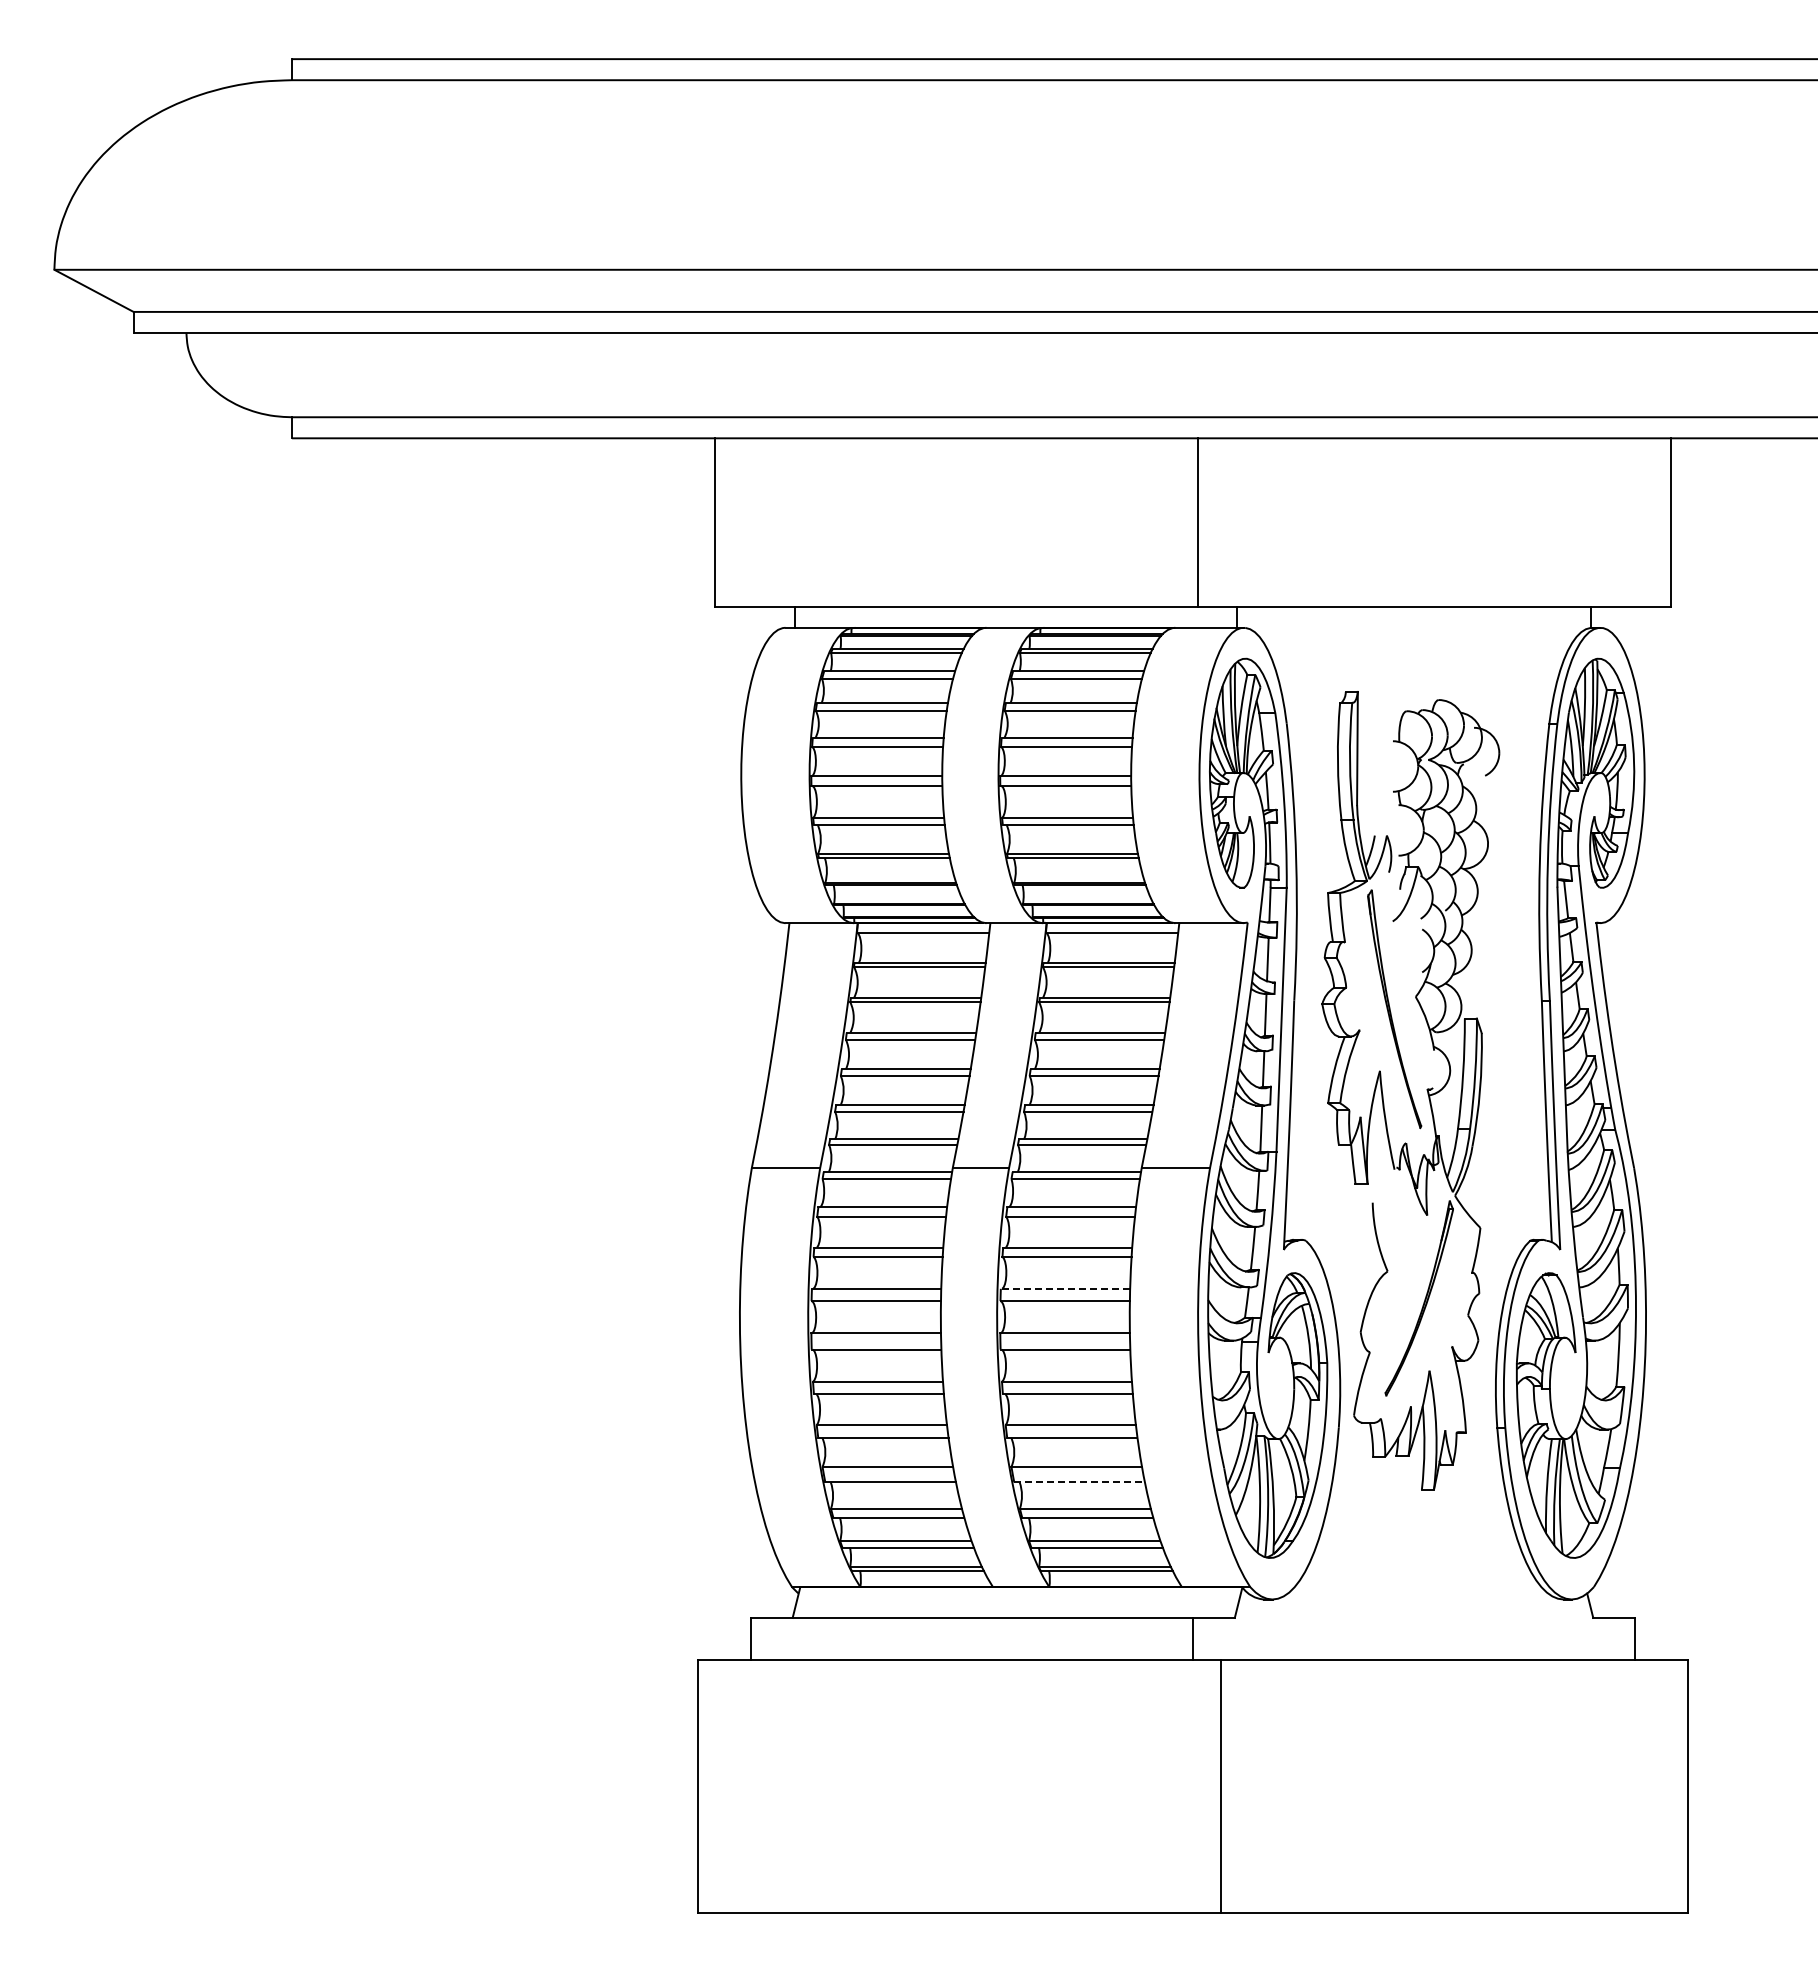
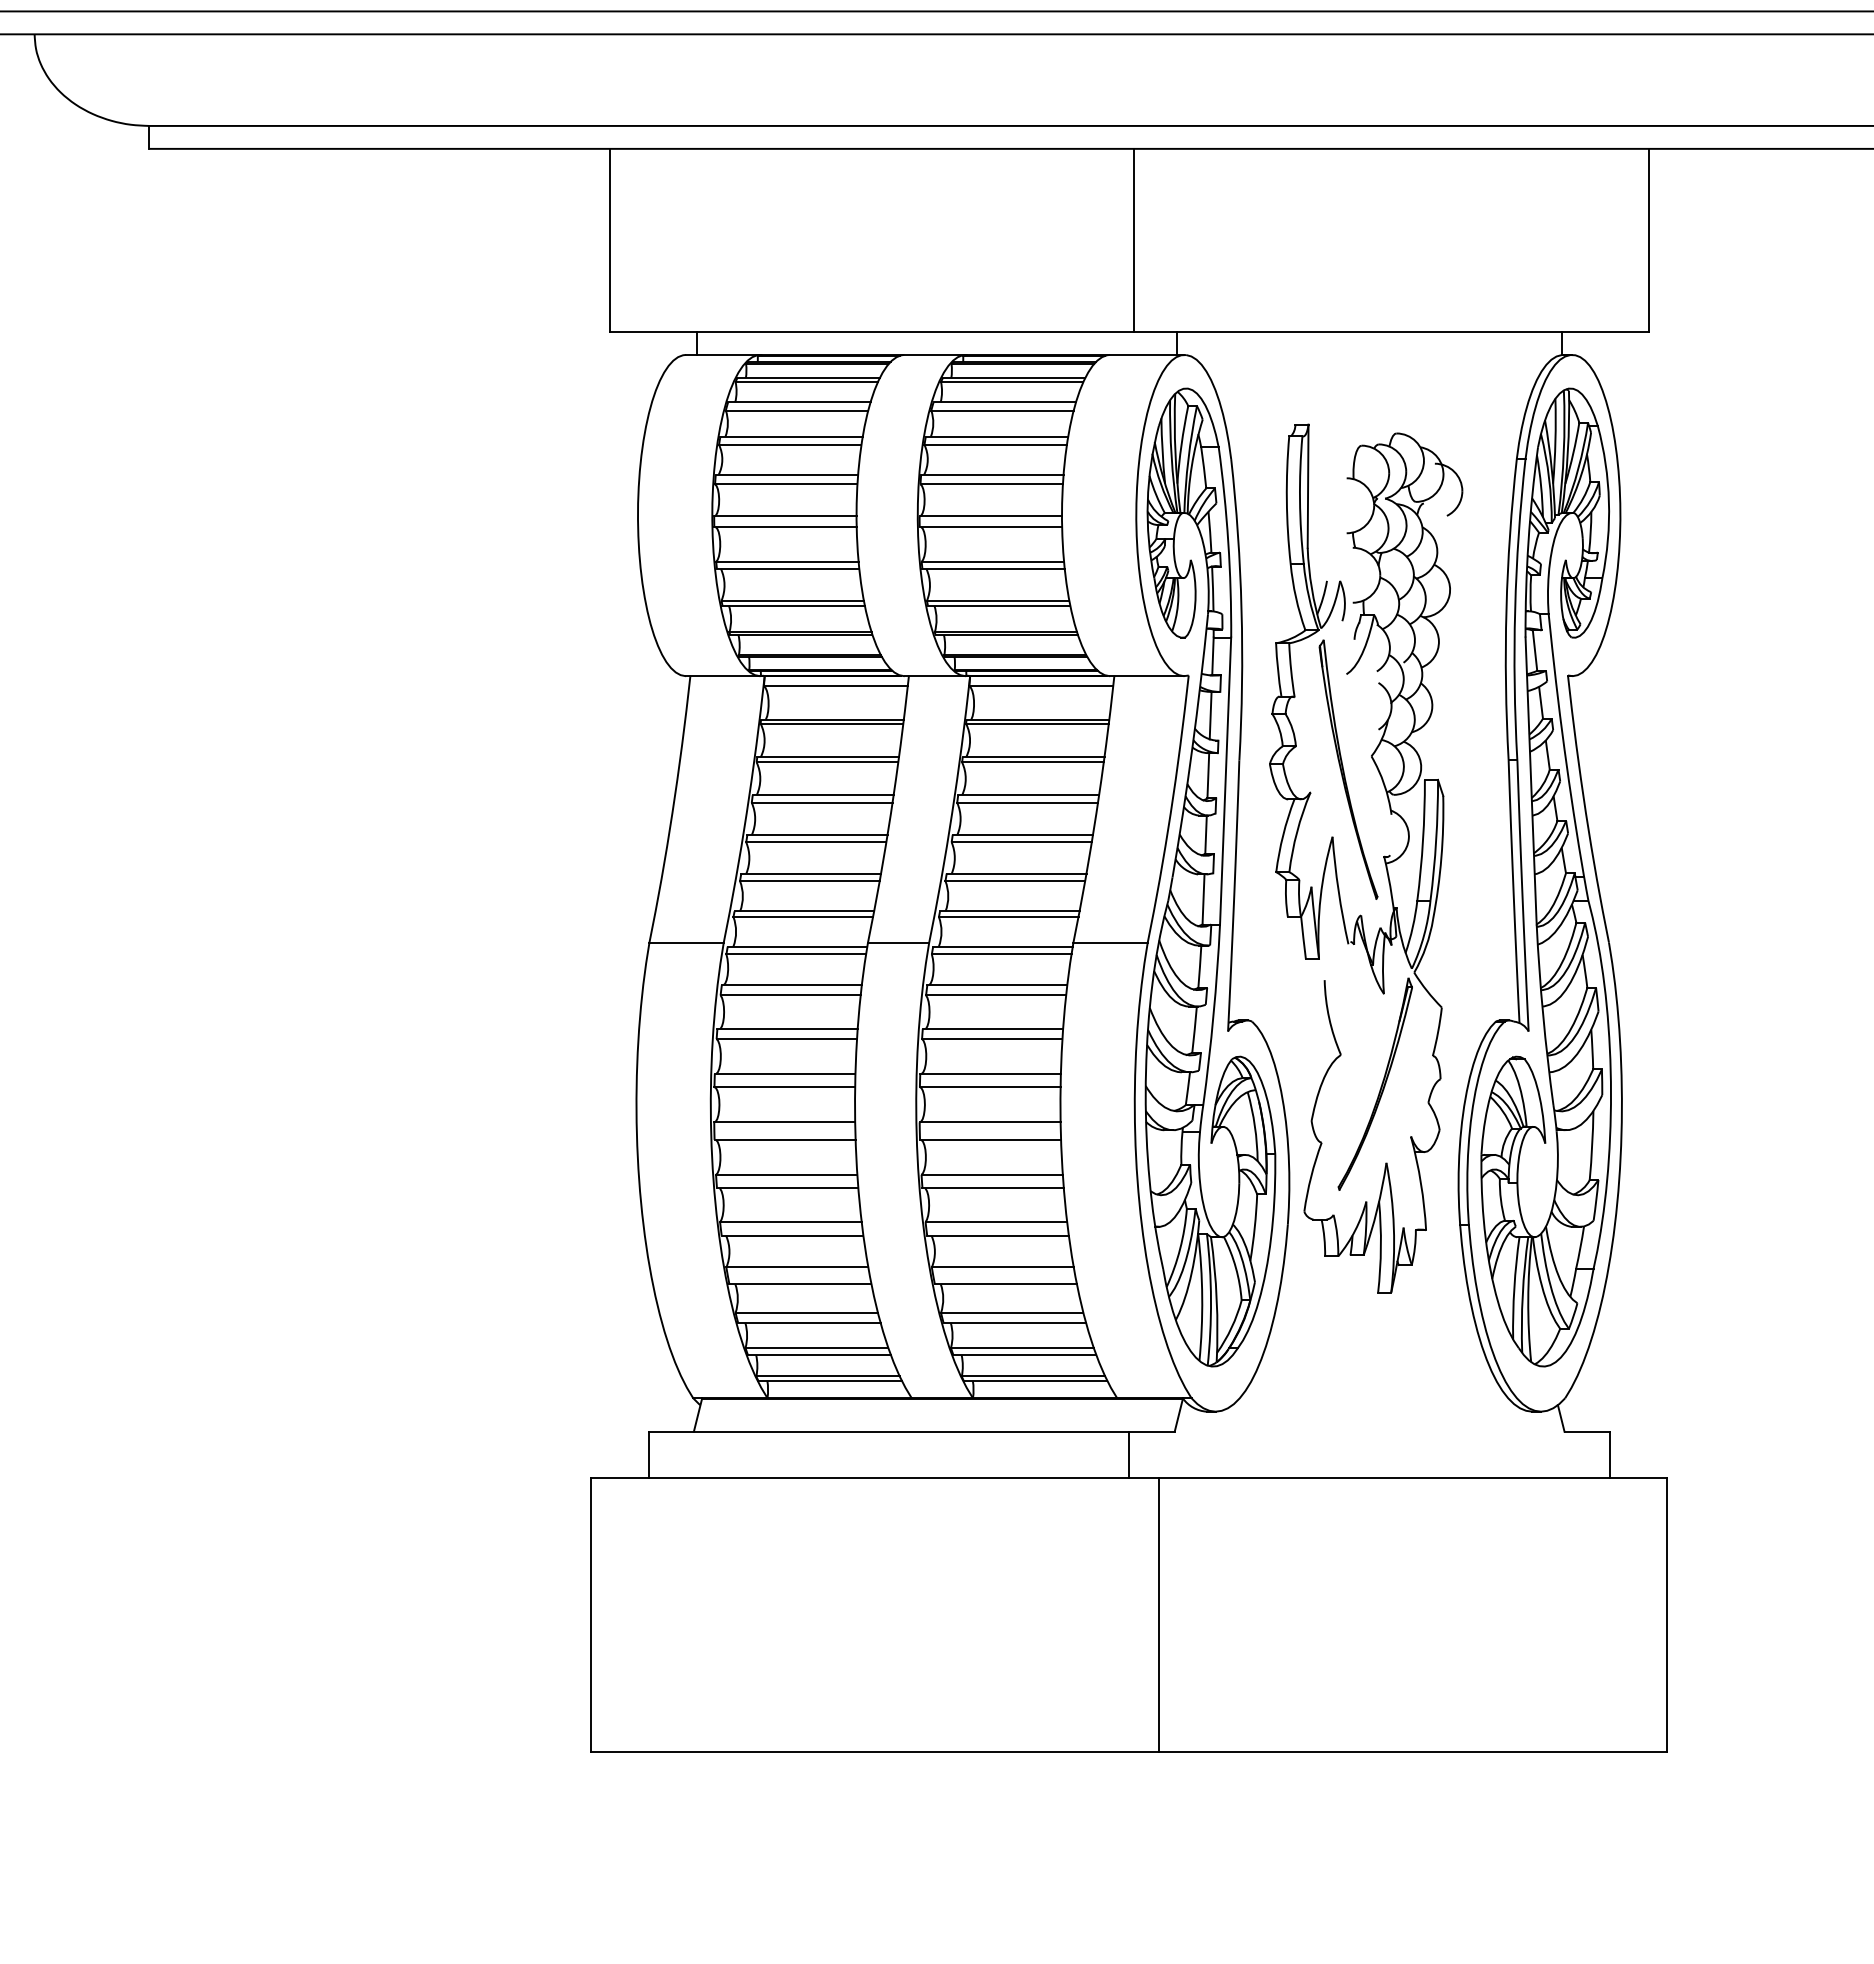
line: (1065, 1288) -> (990, 1073), dashed -> solid
line: (1080, 1482) -> (1006, 1284), dashed -> solid

